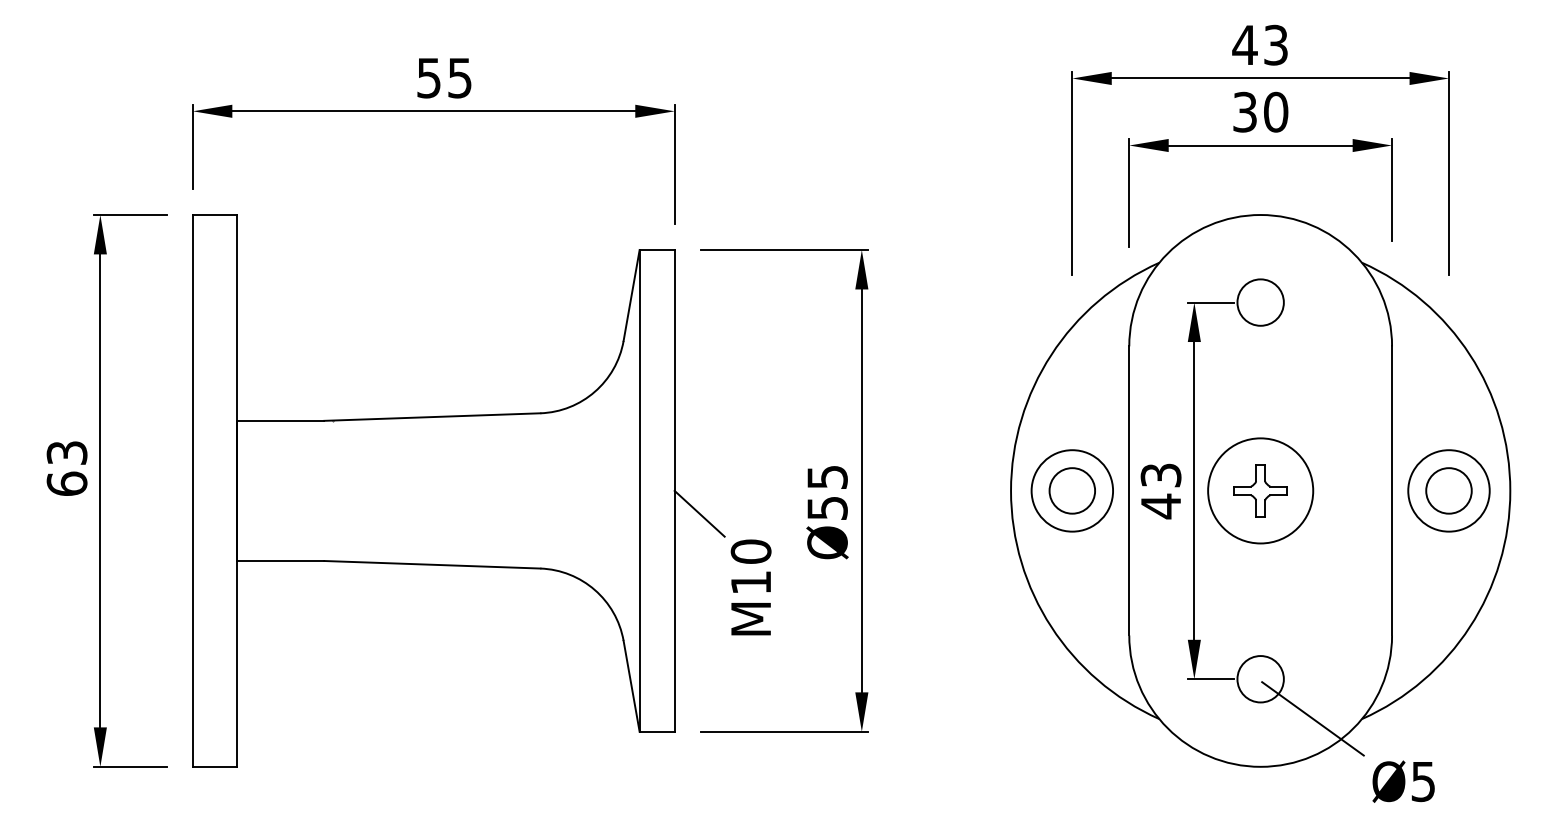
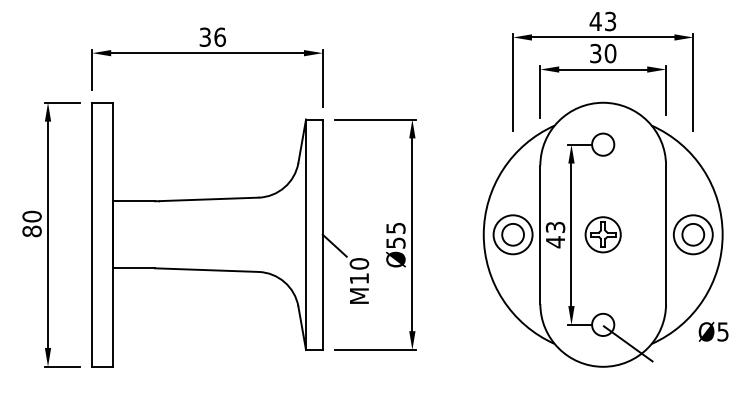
text: (446, 76) -> (213, 36), 55 -> 36
text: (65, 467) -> (31, 223), 63 -> 80
circle: (1261, 490) -> (603, 234), size x0.7
text: (1403, 780) -> (713, 331), moved

